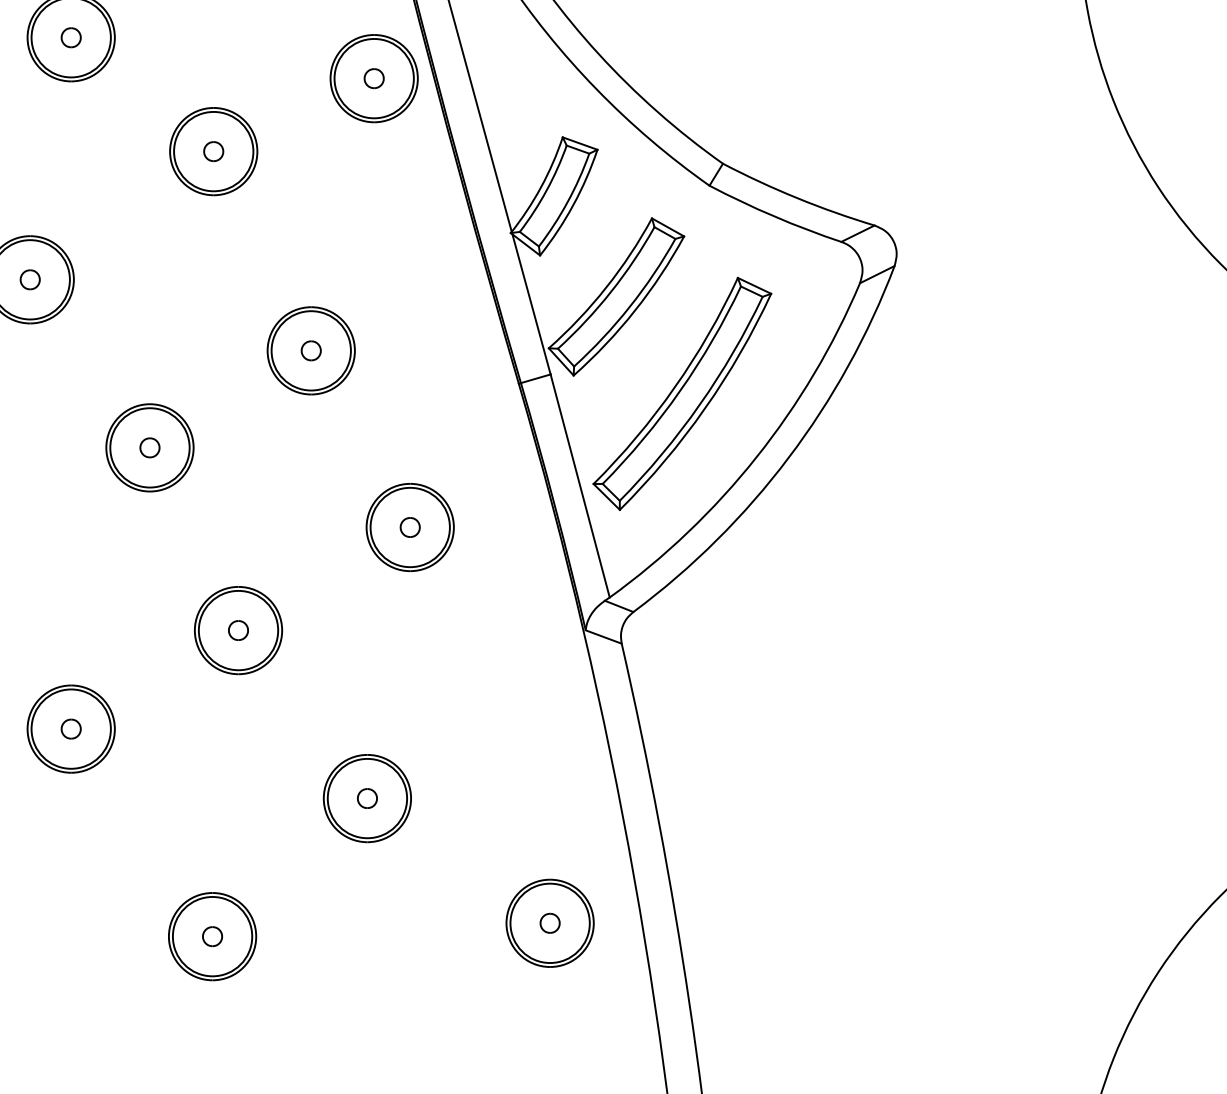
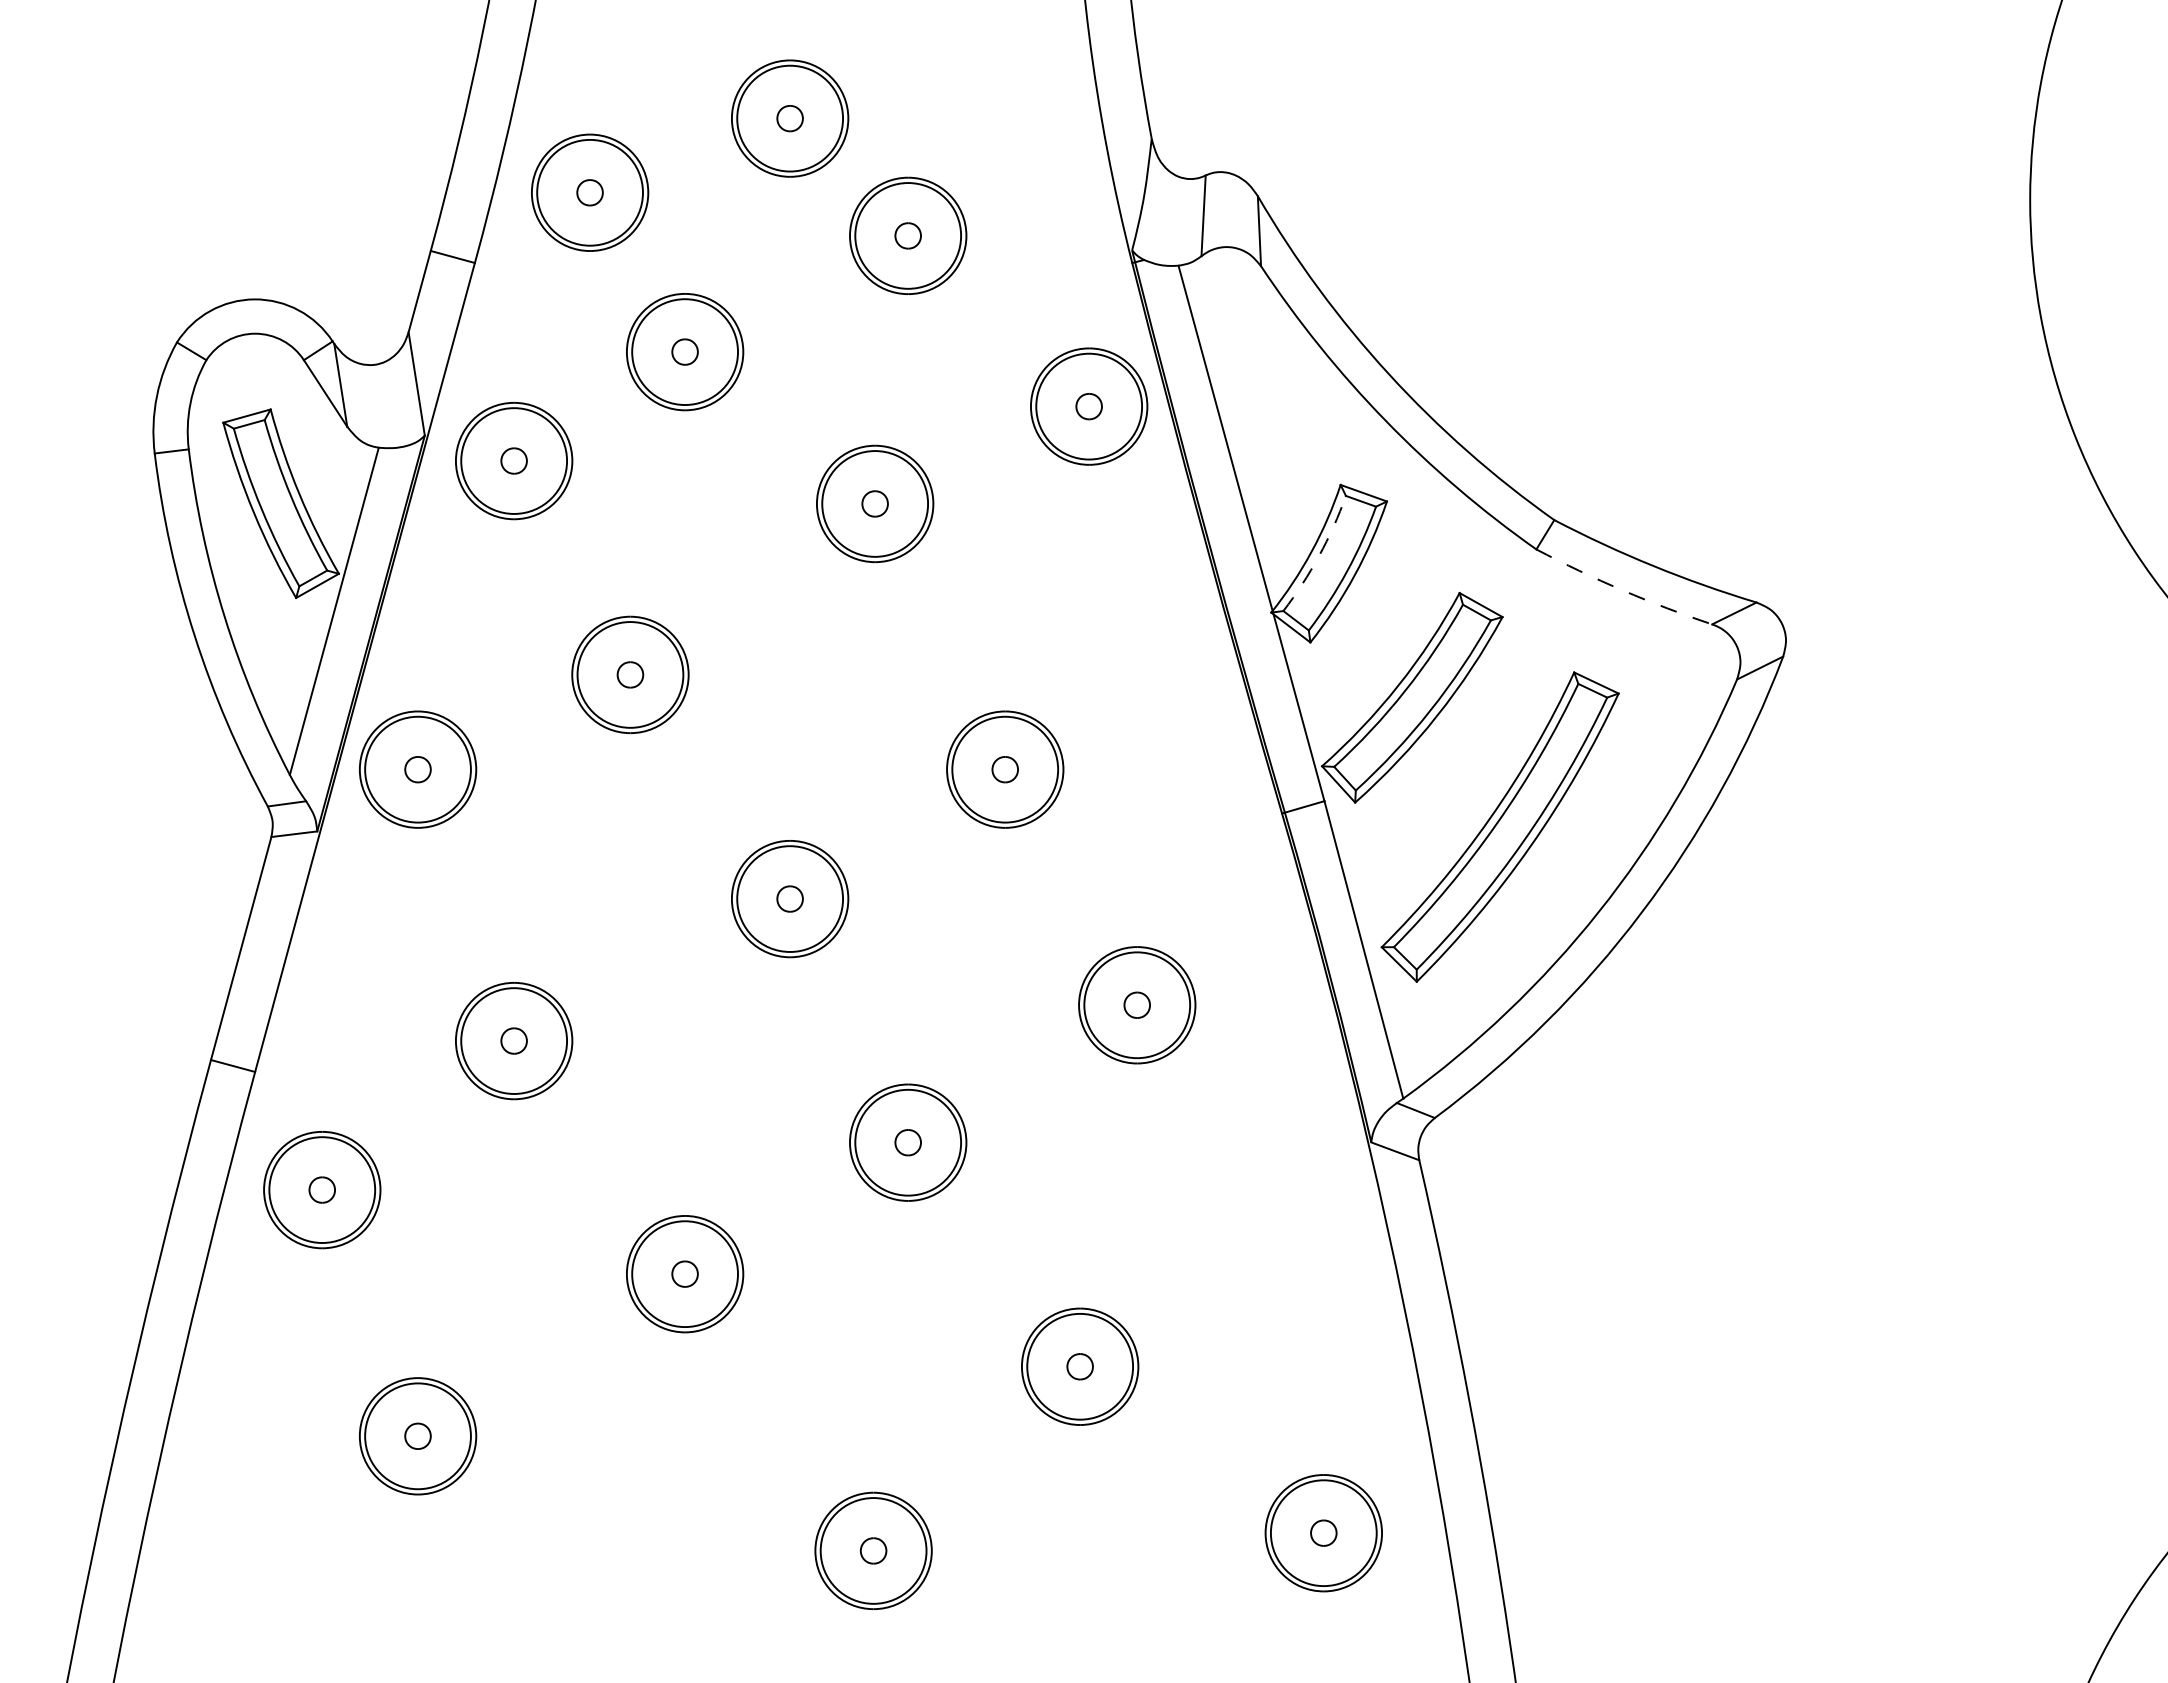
arc: (546, 190) -> (1319, 555), solid -> dashed
arc: (774, 216) -> (1622, 590), solid -> dashed

